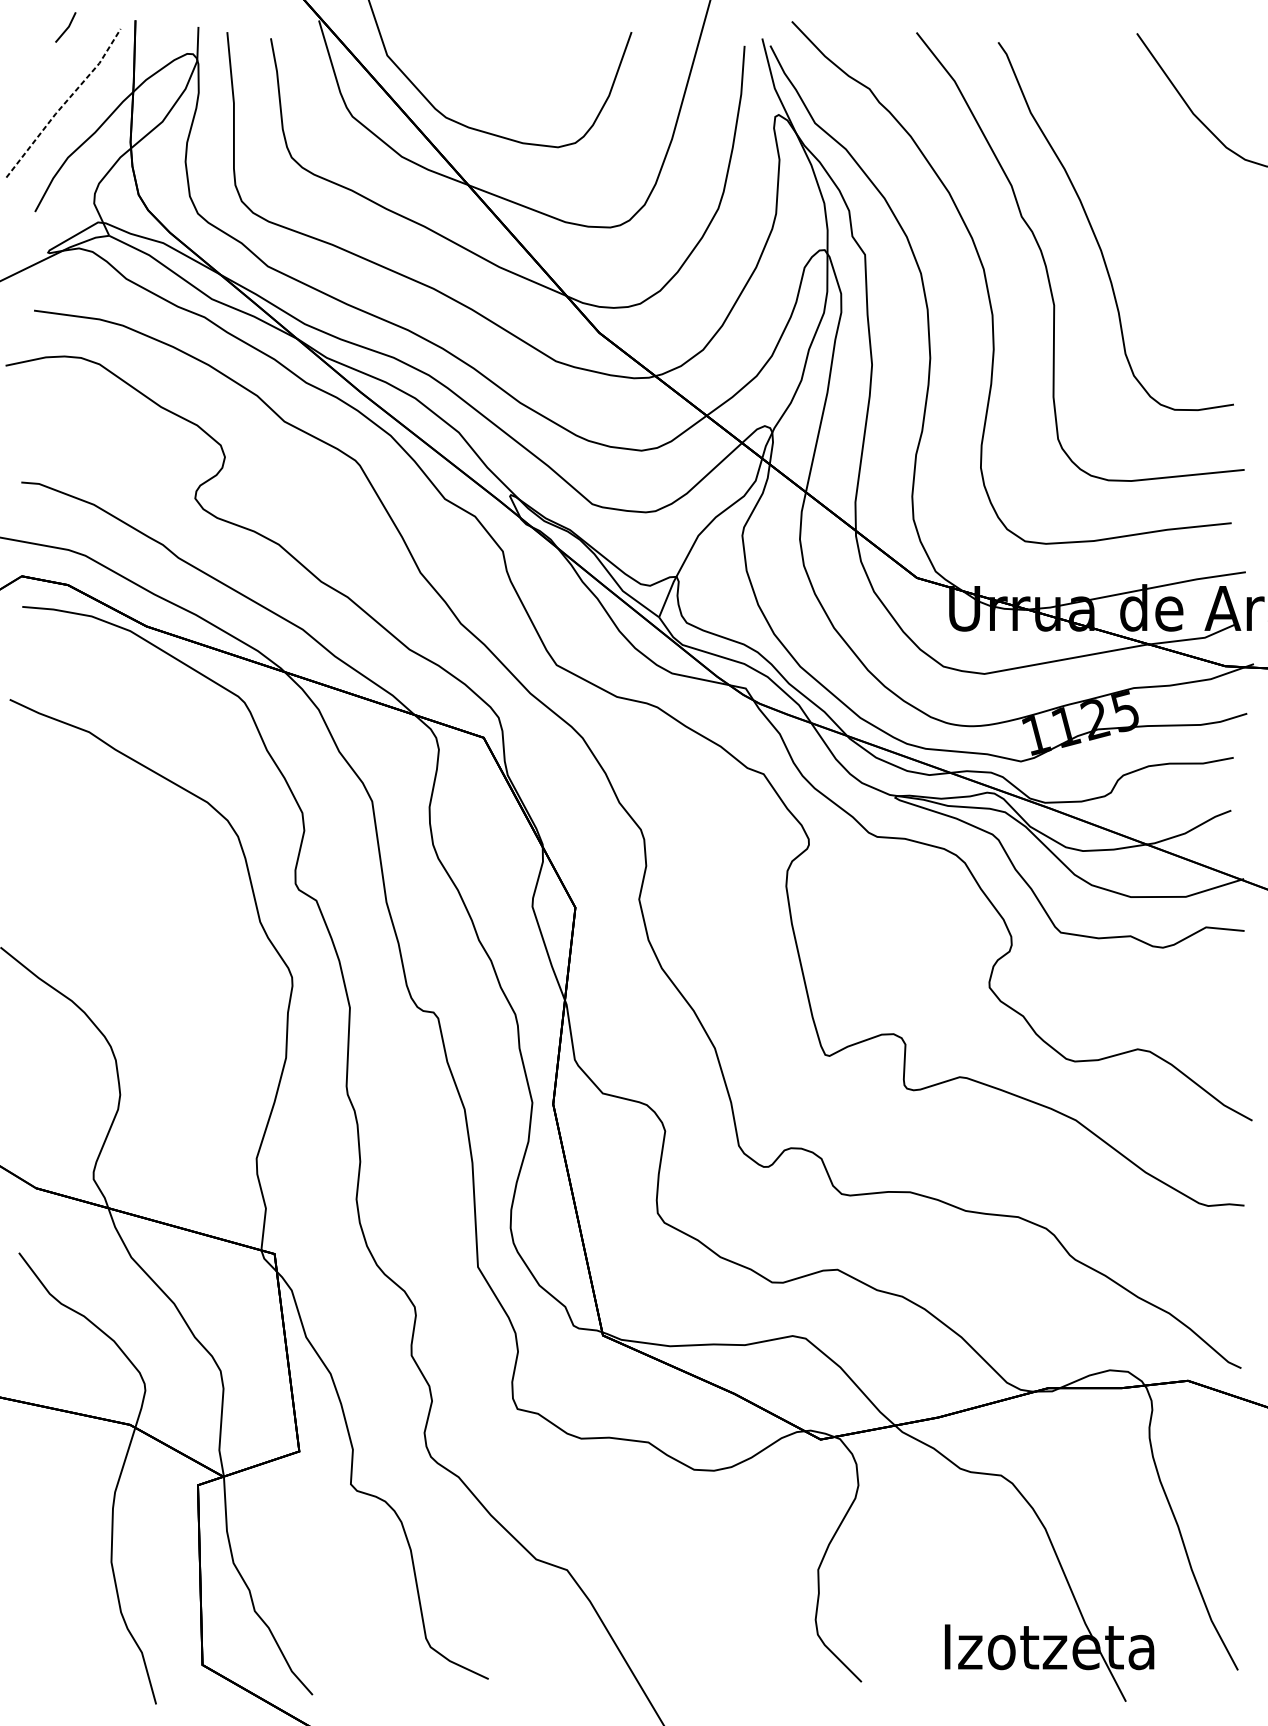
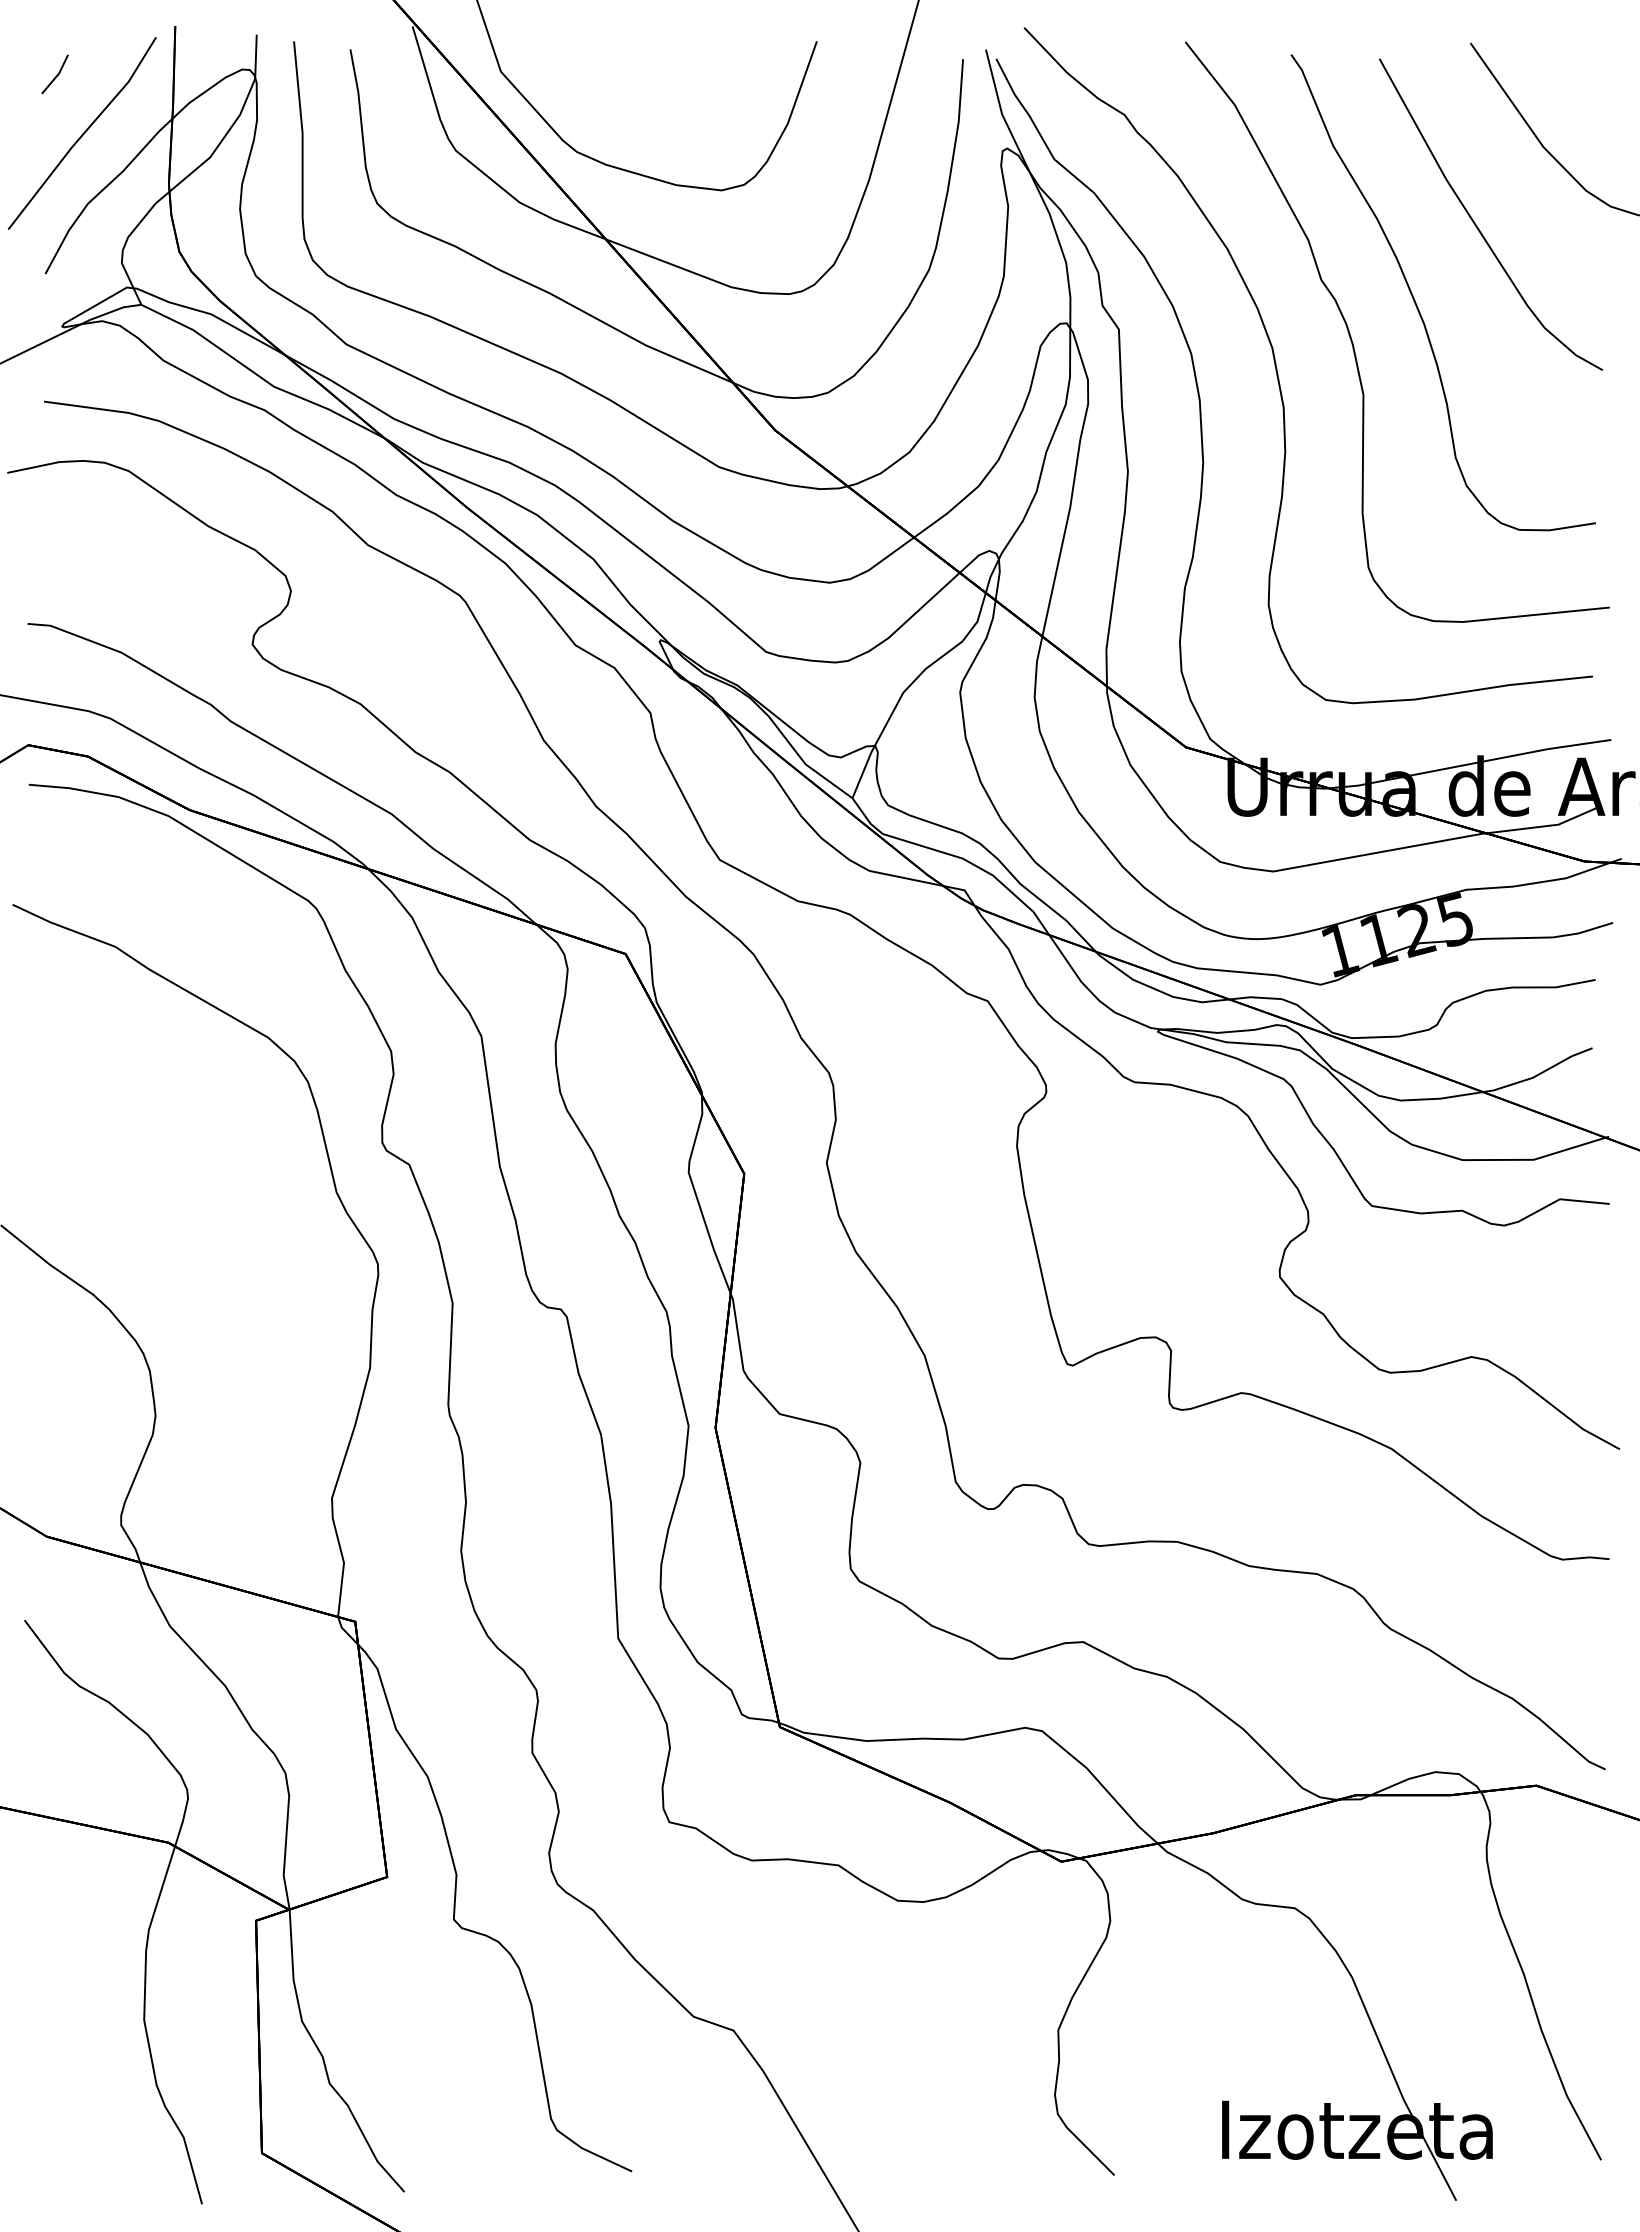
line: (66, 28) -> (56, 75), moved
line: (64, 103) -> (83, 133), dashed -> solid
curve: (1140, 172) -> (1475, 222), added

